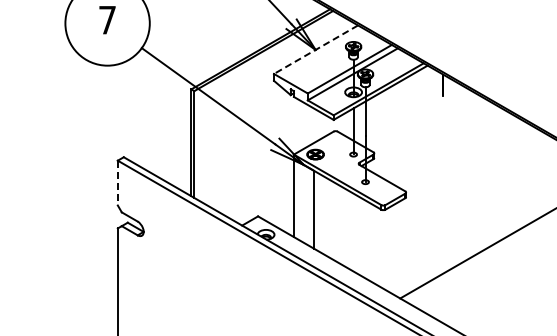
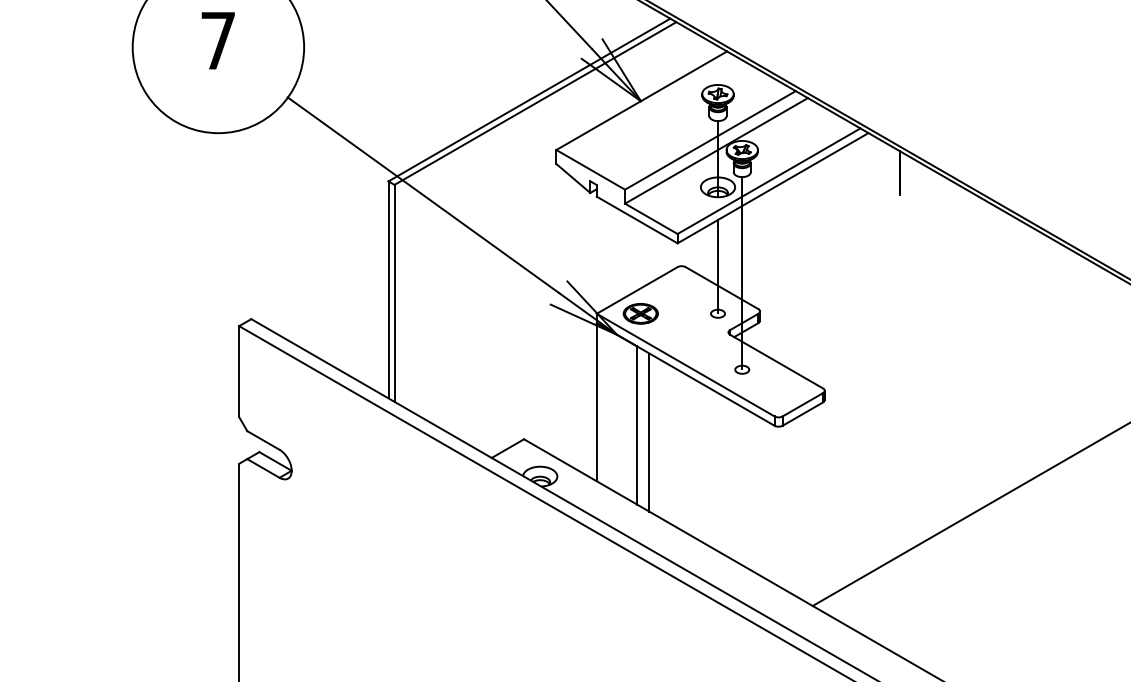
line: (316, 49) -> (642, 100), dashed -> solid
line: (117, 183) -> (238, 372), dashed -> solid
line: (319, 213) -> (648, 433), added

